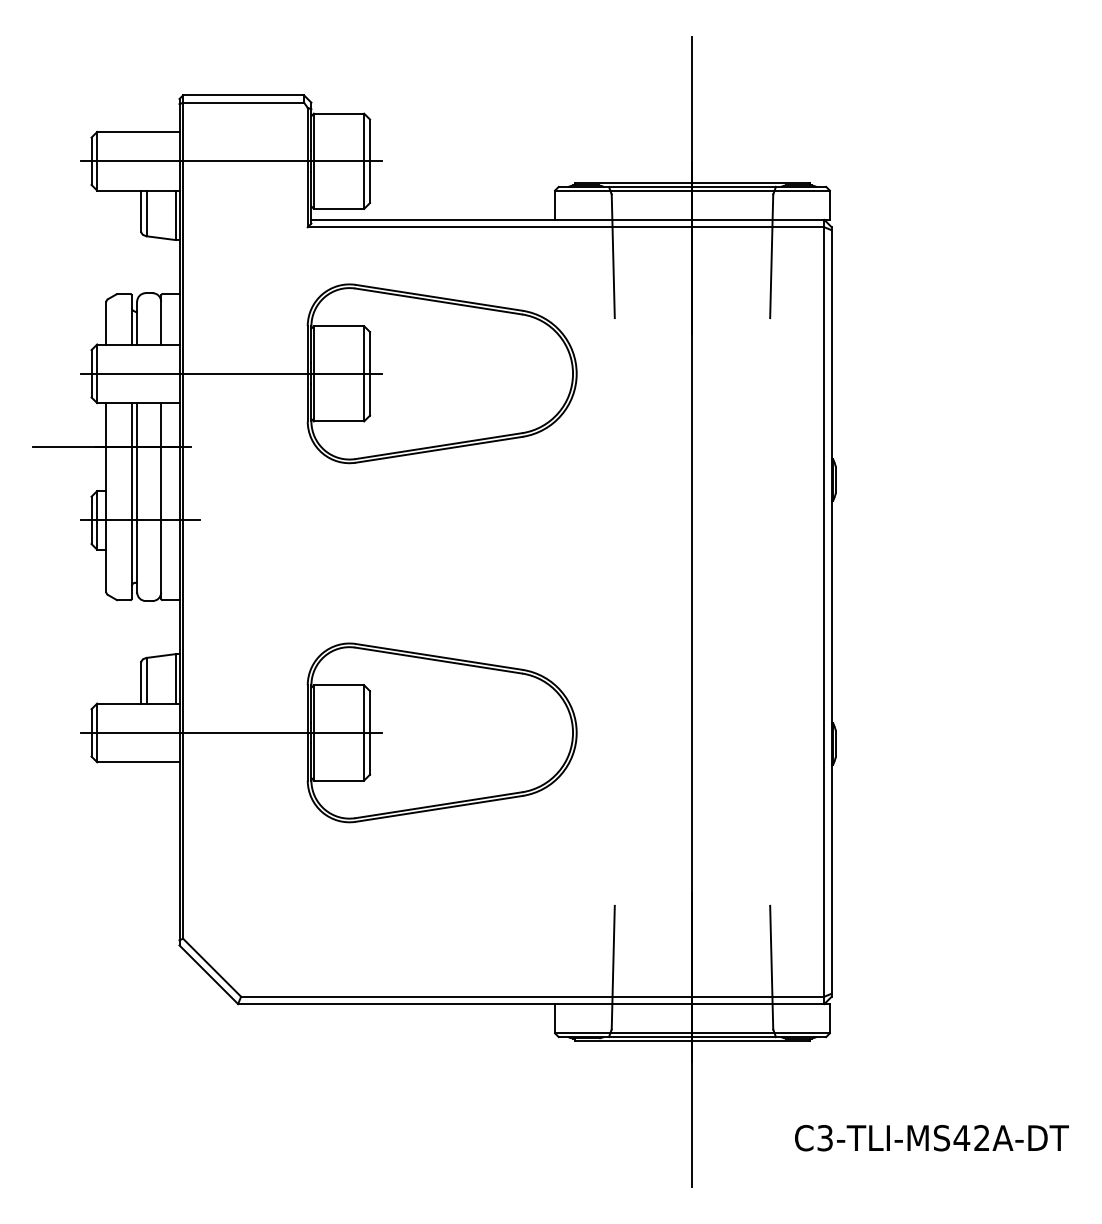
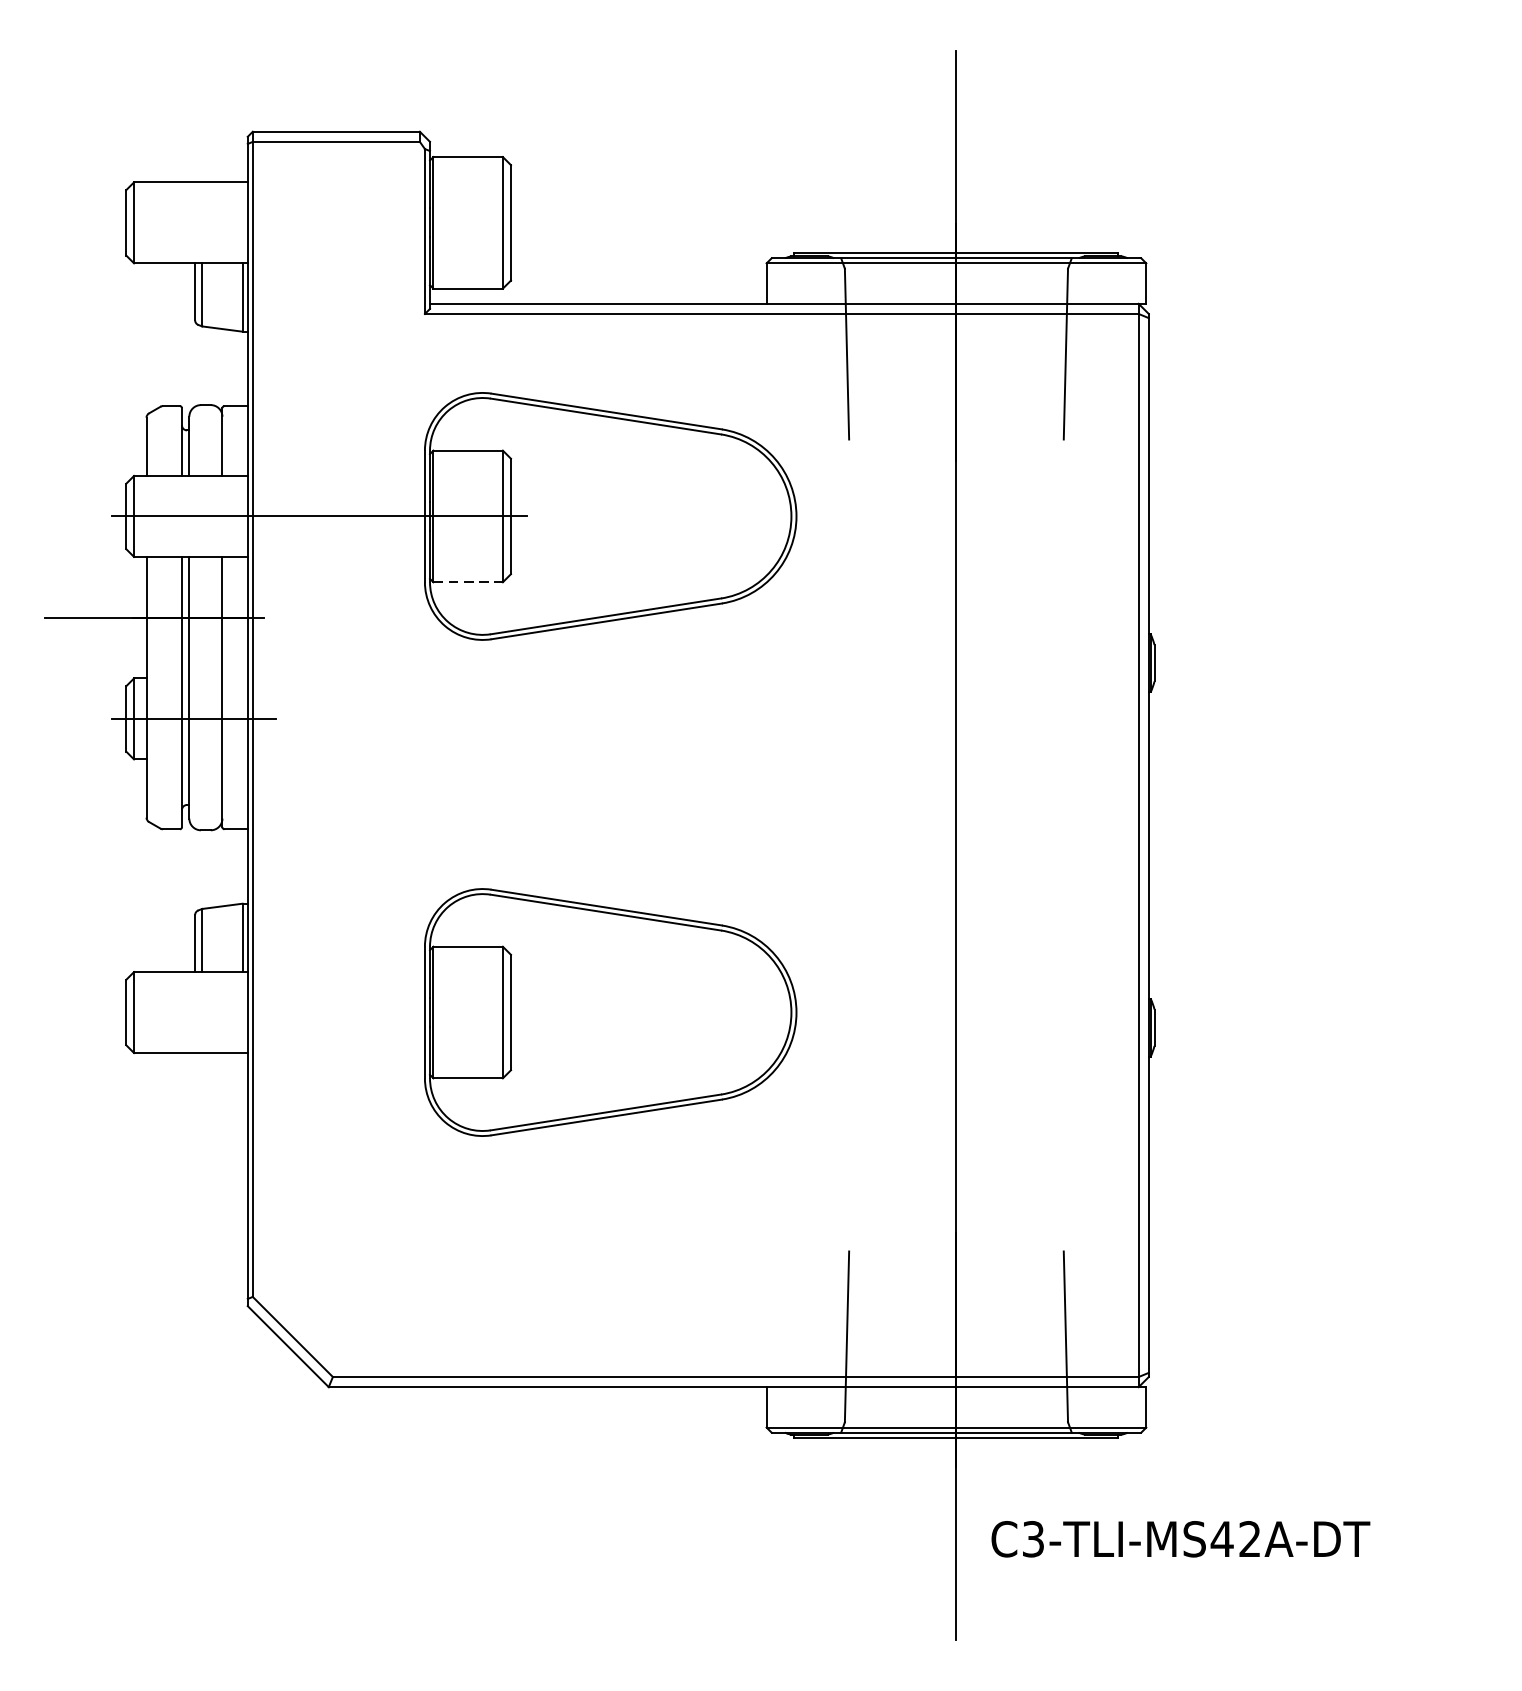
line: (231, 161) -> (319, 223), removed
line: (339, 421) -> (468, 582), solid -> dashed
line: (231, 732) -> (319, 1011), removed
text: (931, 1138) -> (1180, 1539), moved

